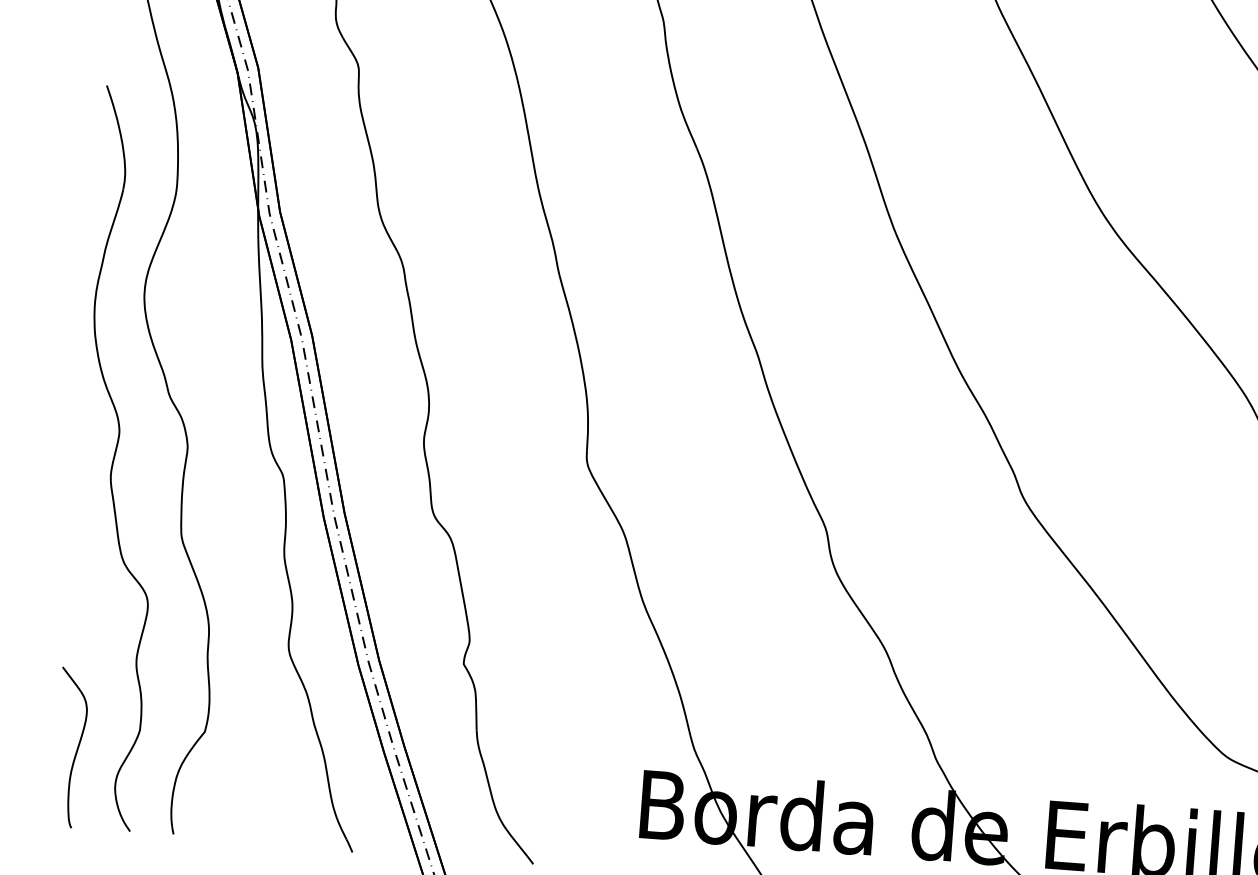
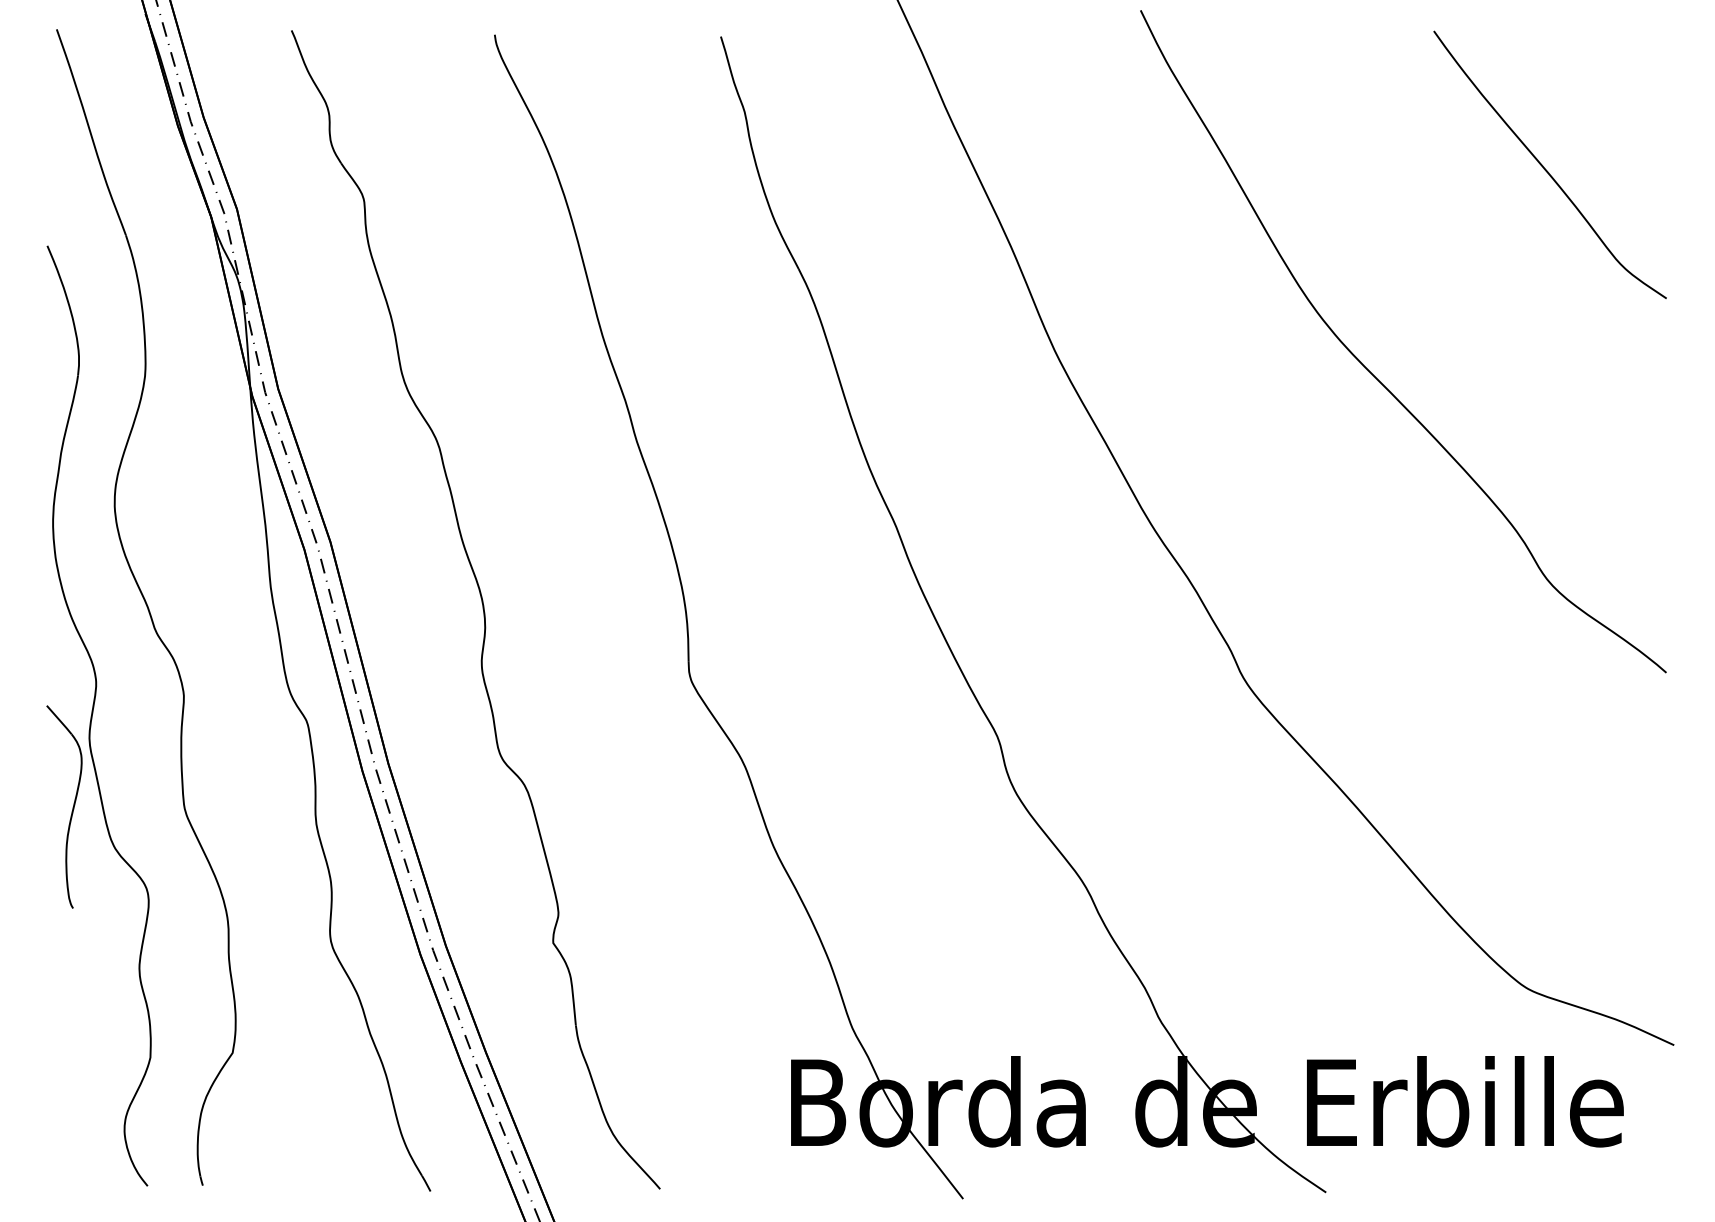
part: (76, 748) -> (72, 807), moved

